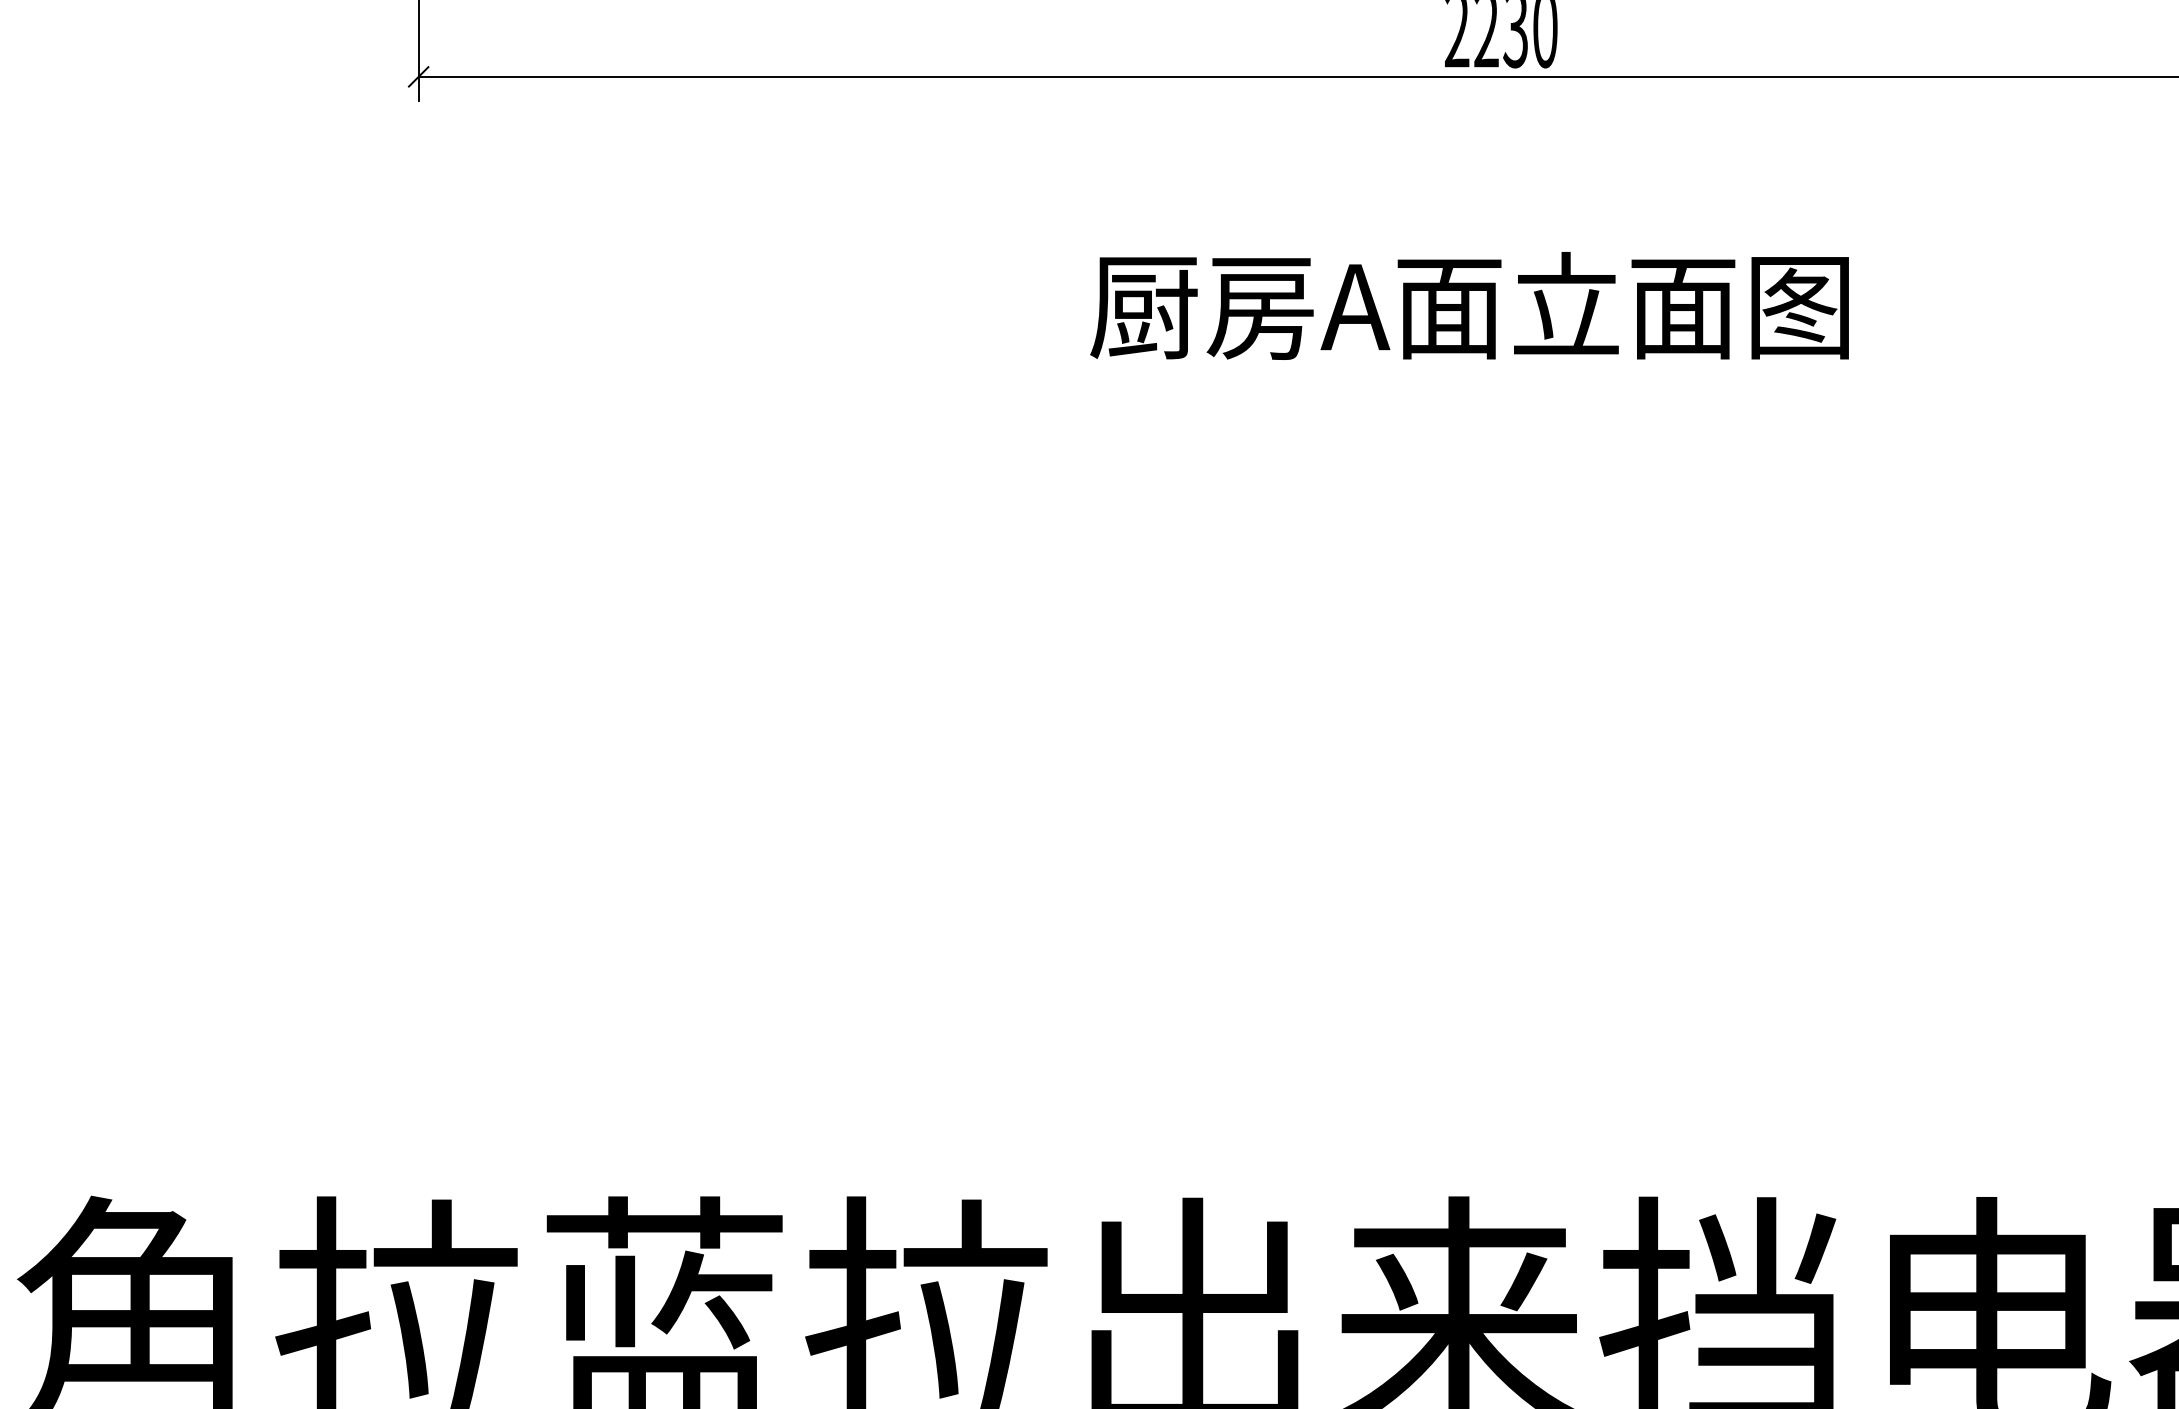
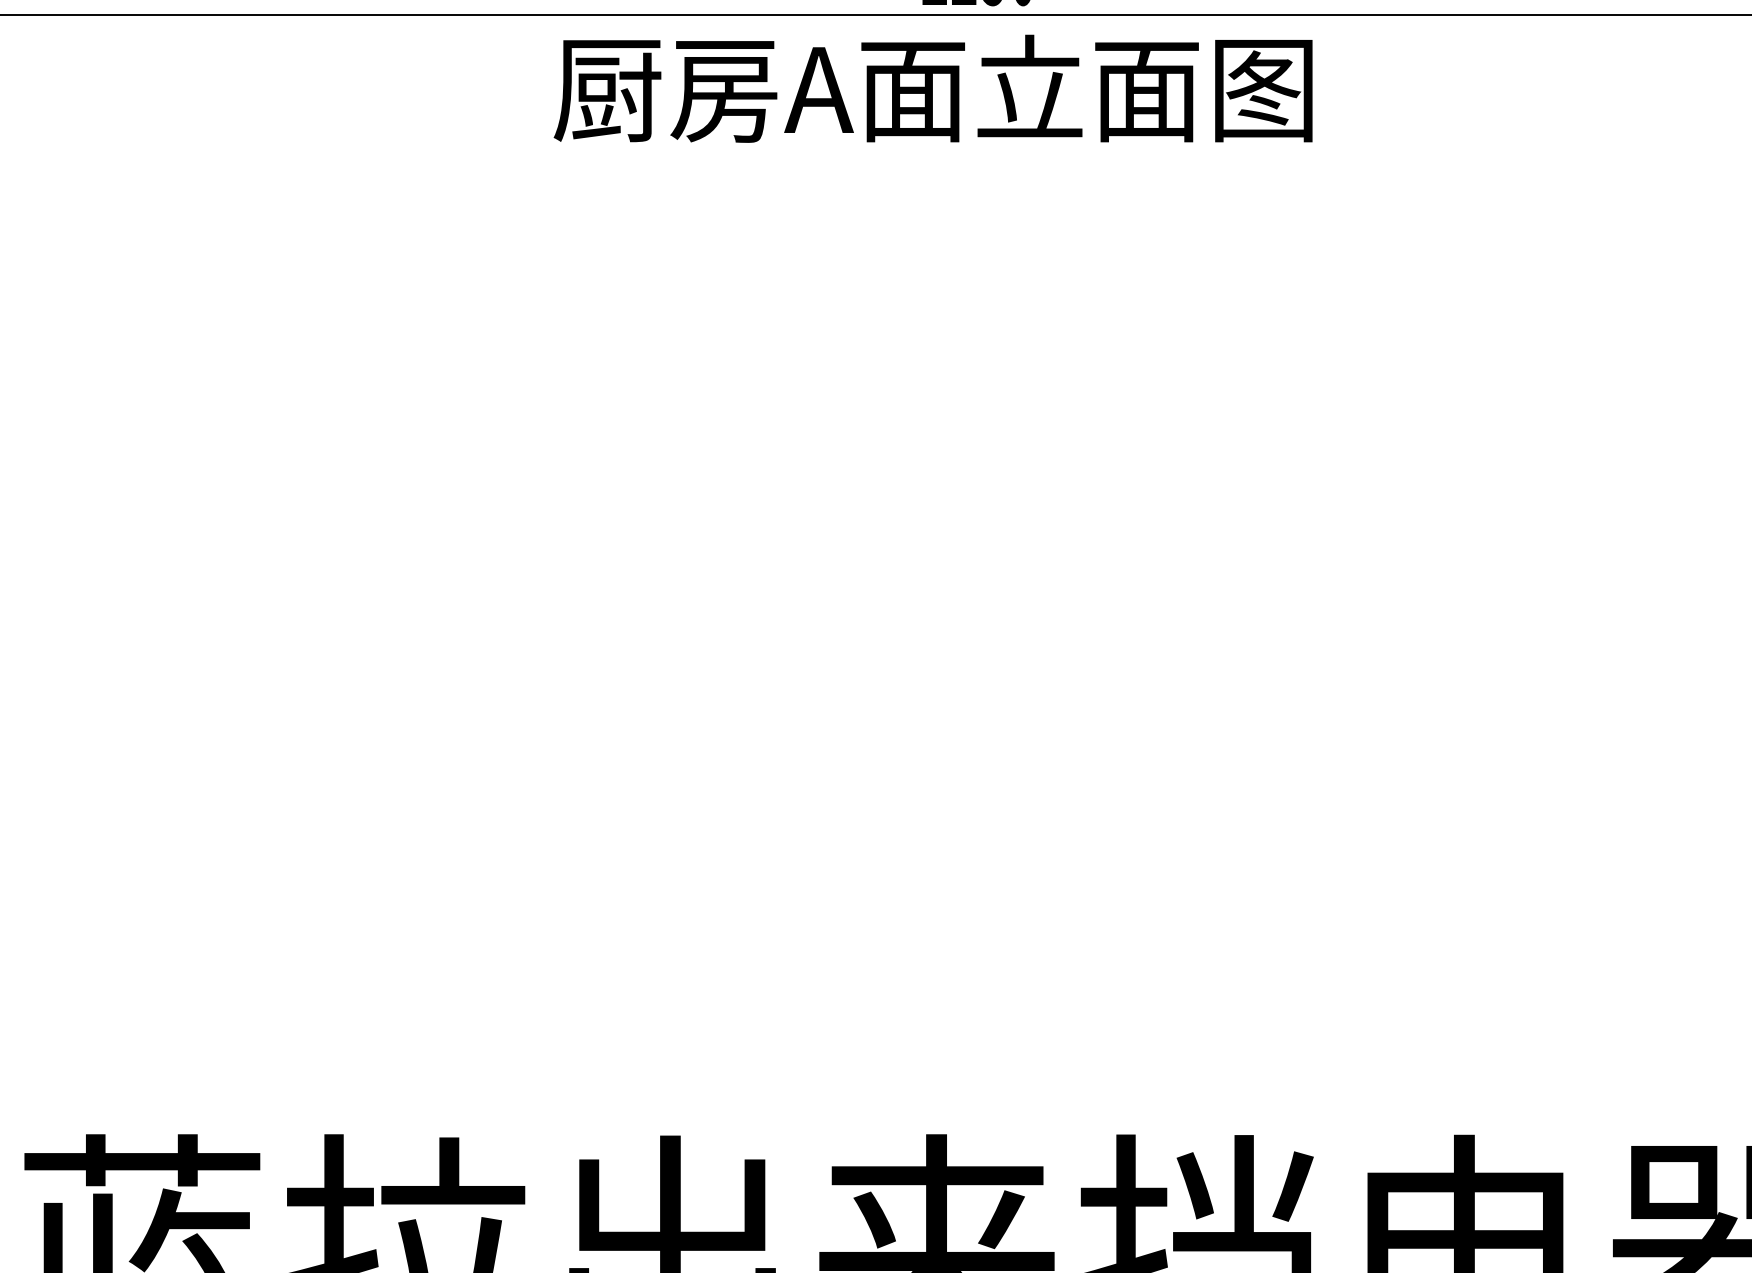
text: (1469, 305) -> (933, 88), moved

